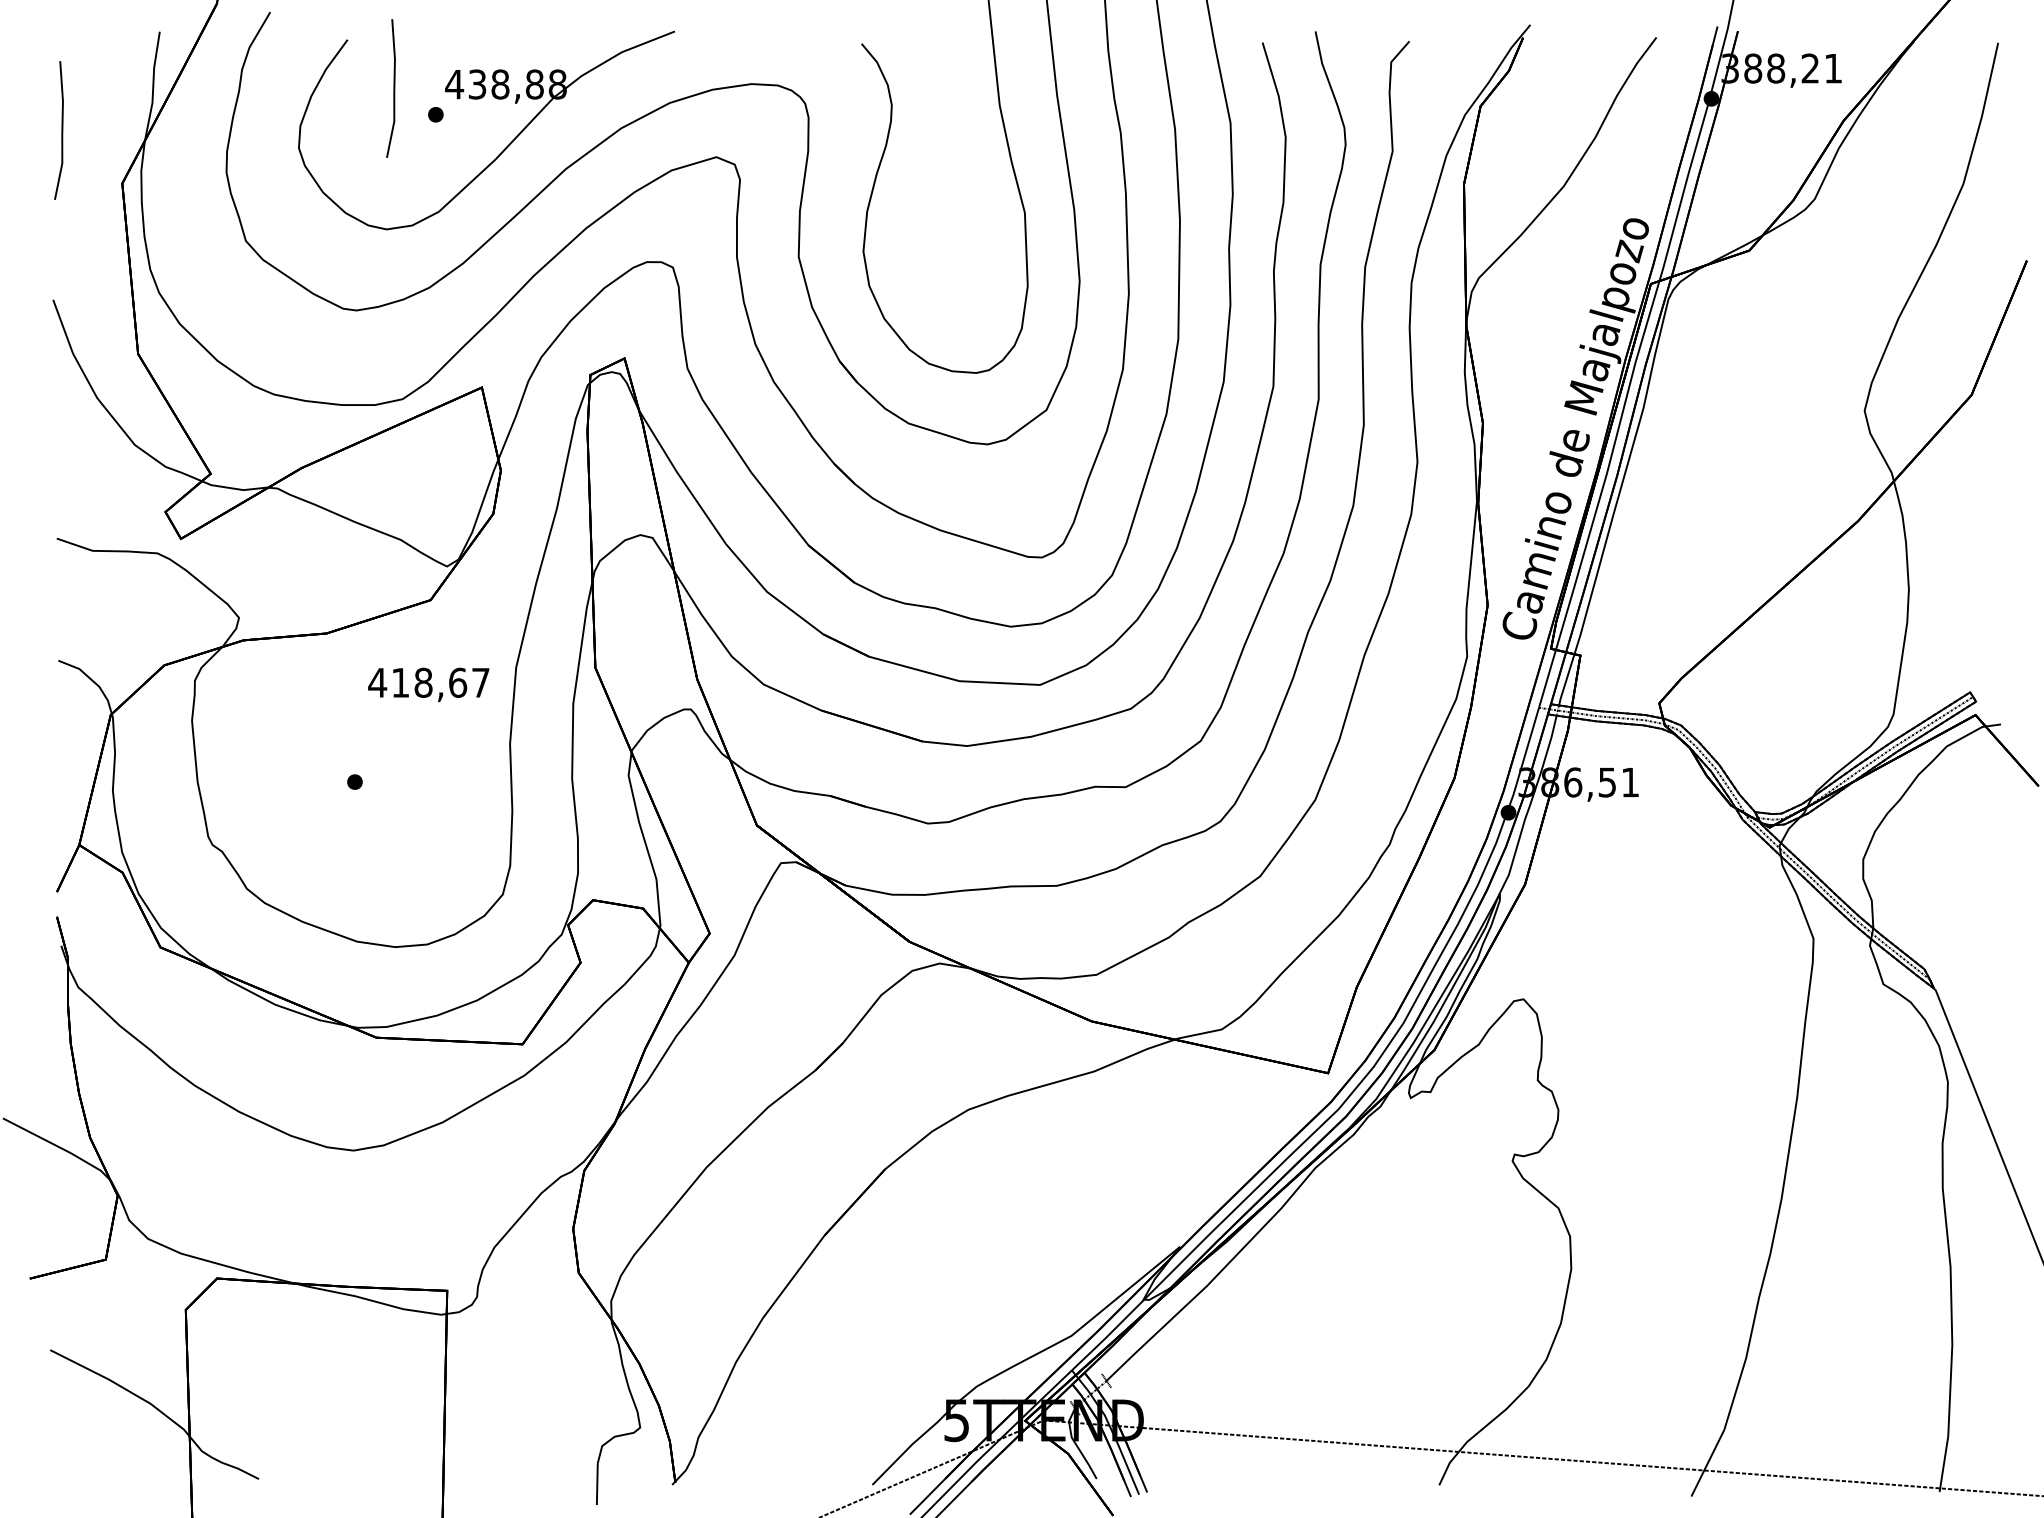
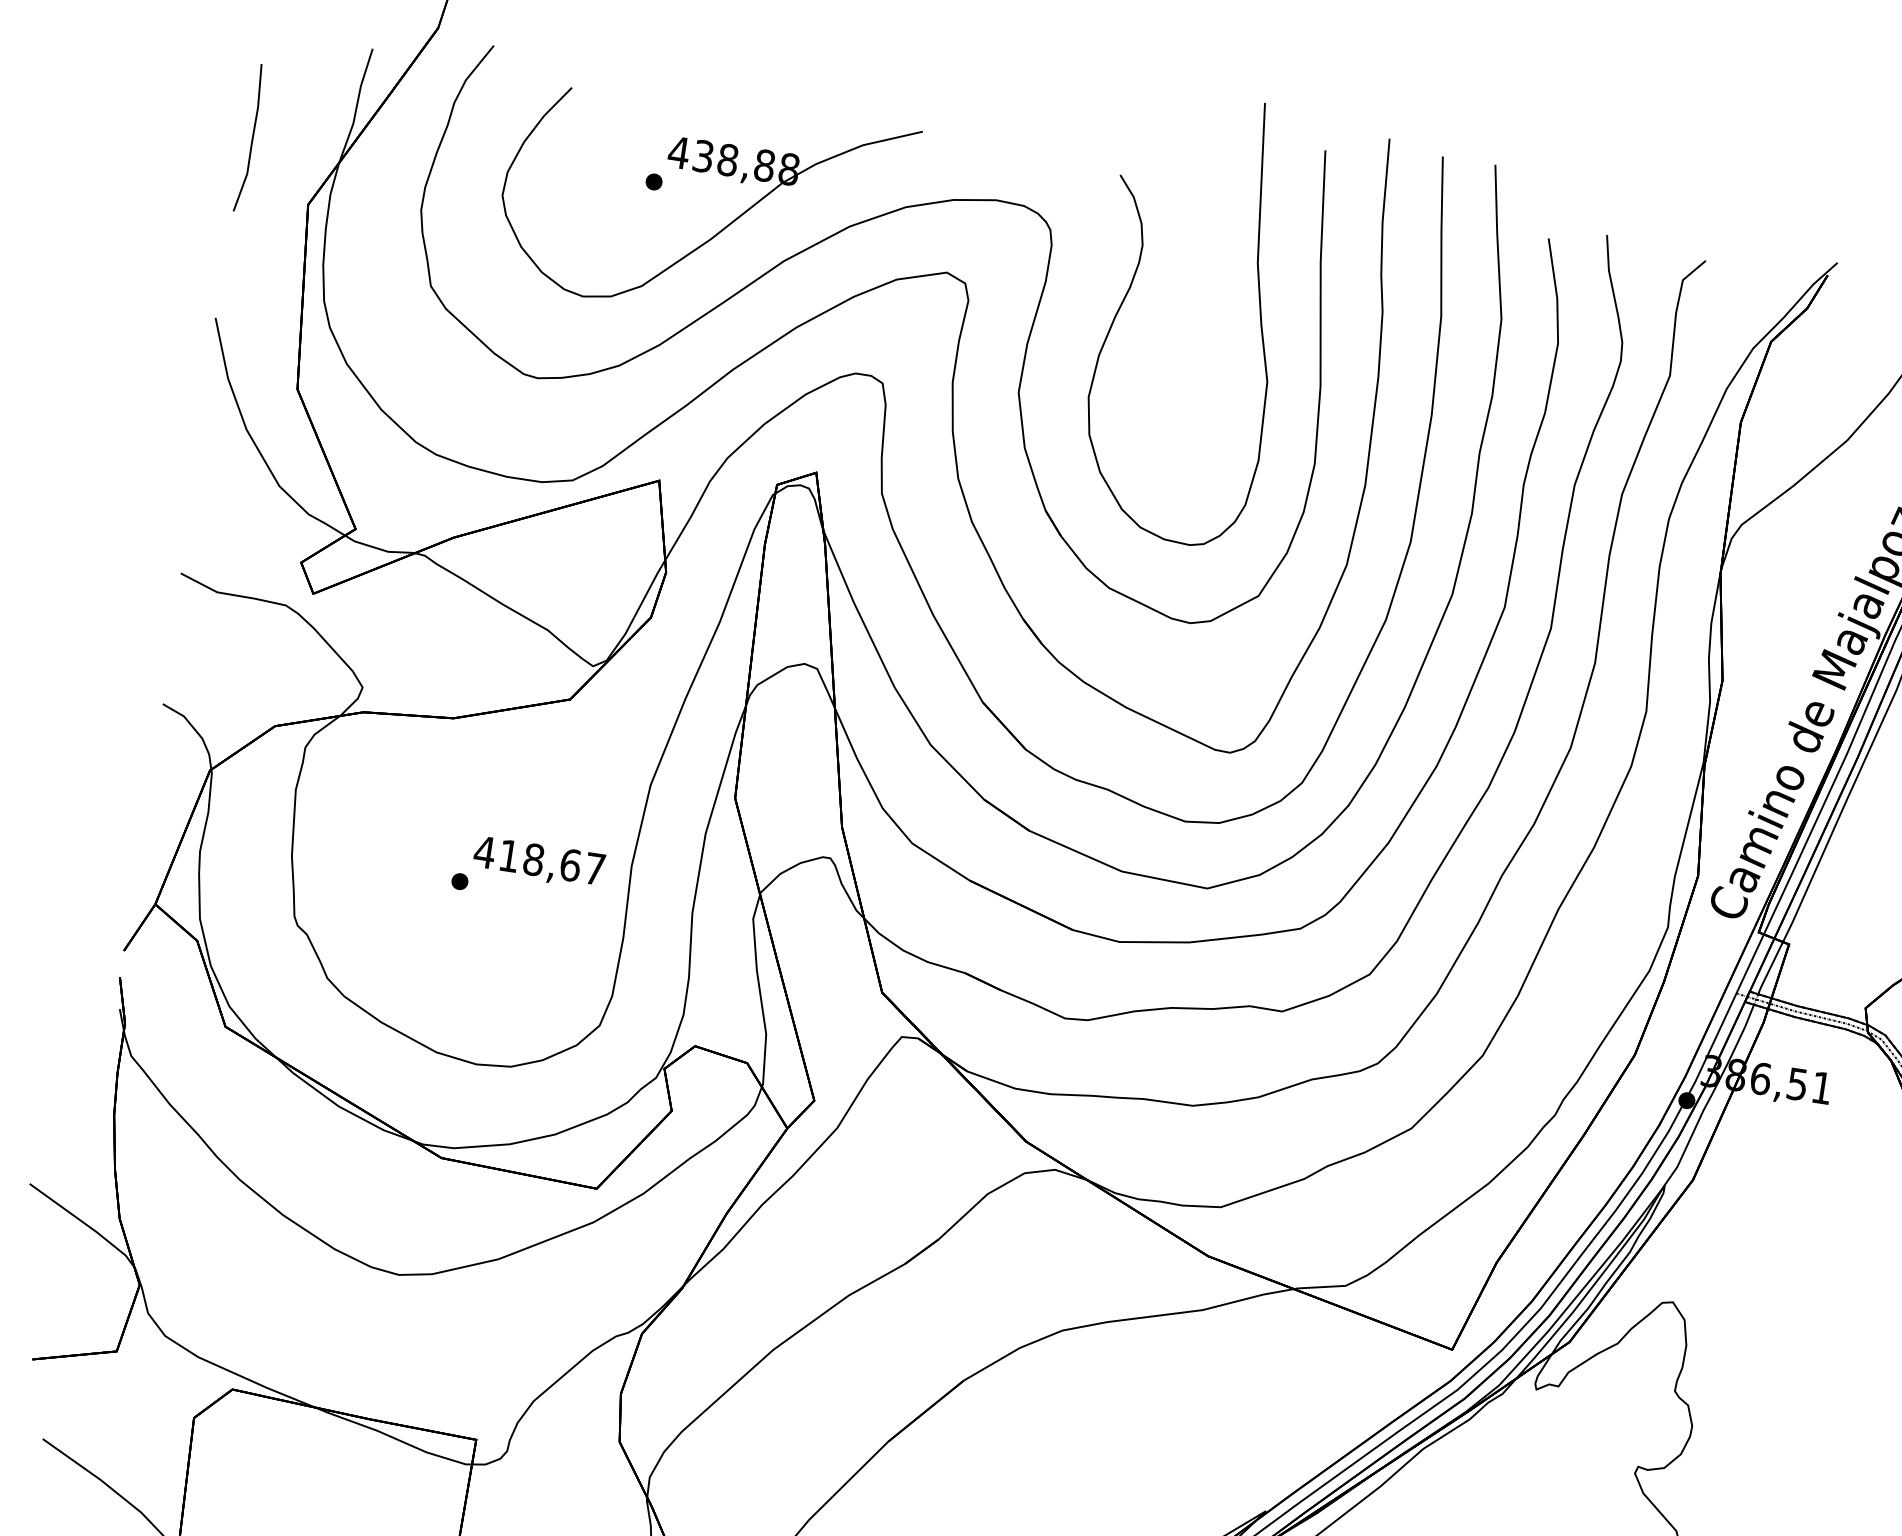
line: (393, 88) -> (613, 147), removed
text: (428, 684) -> (538, 862), moved

